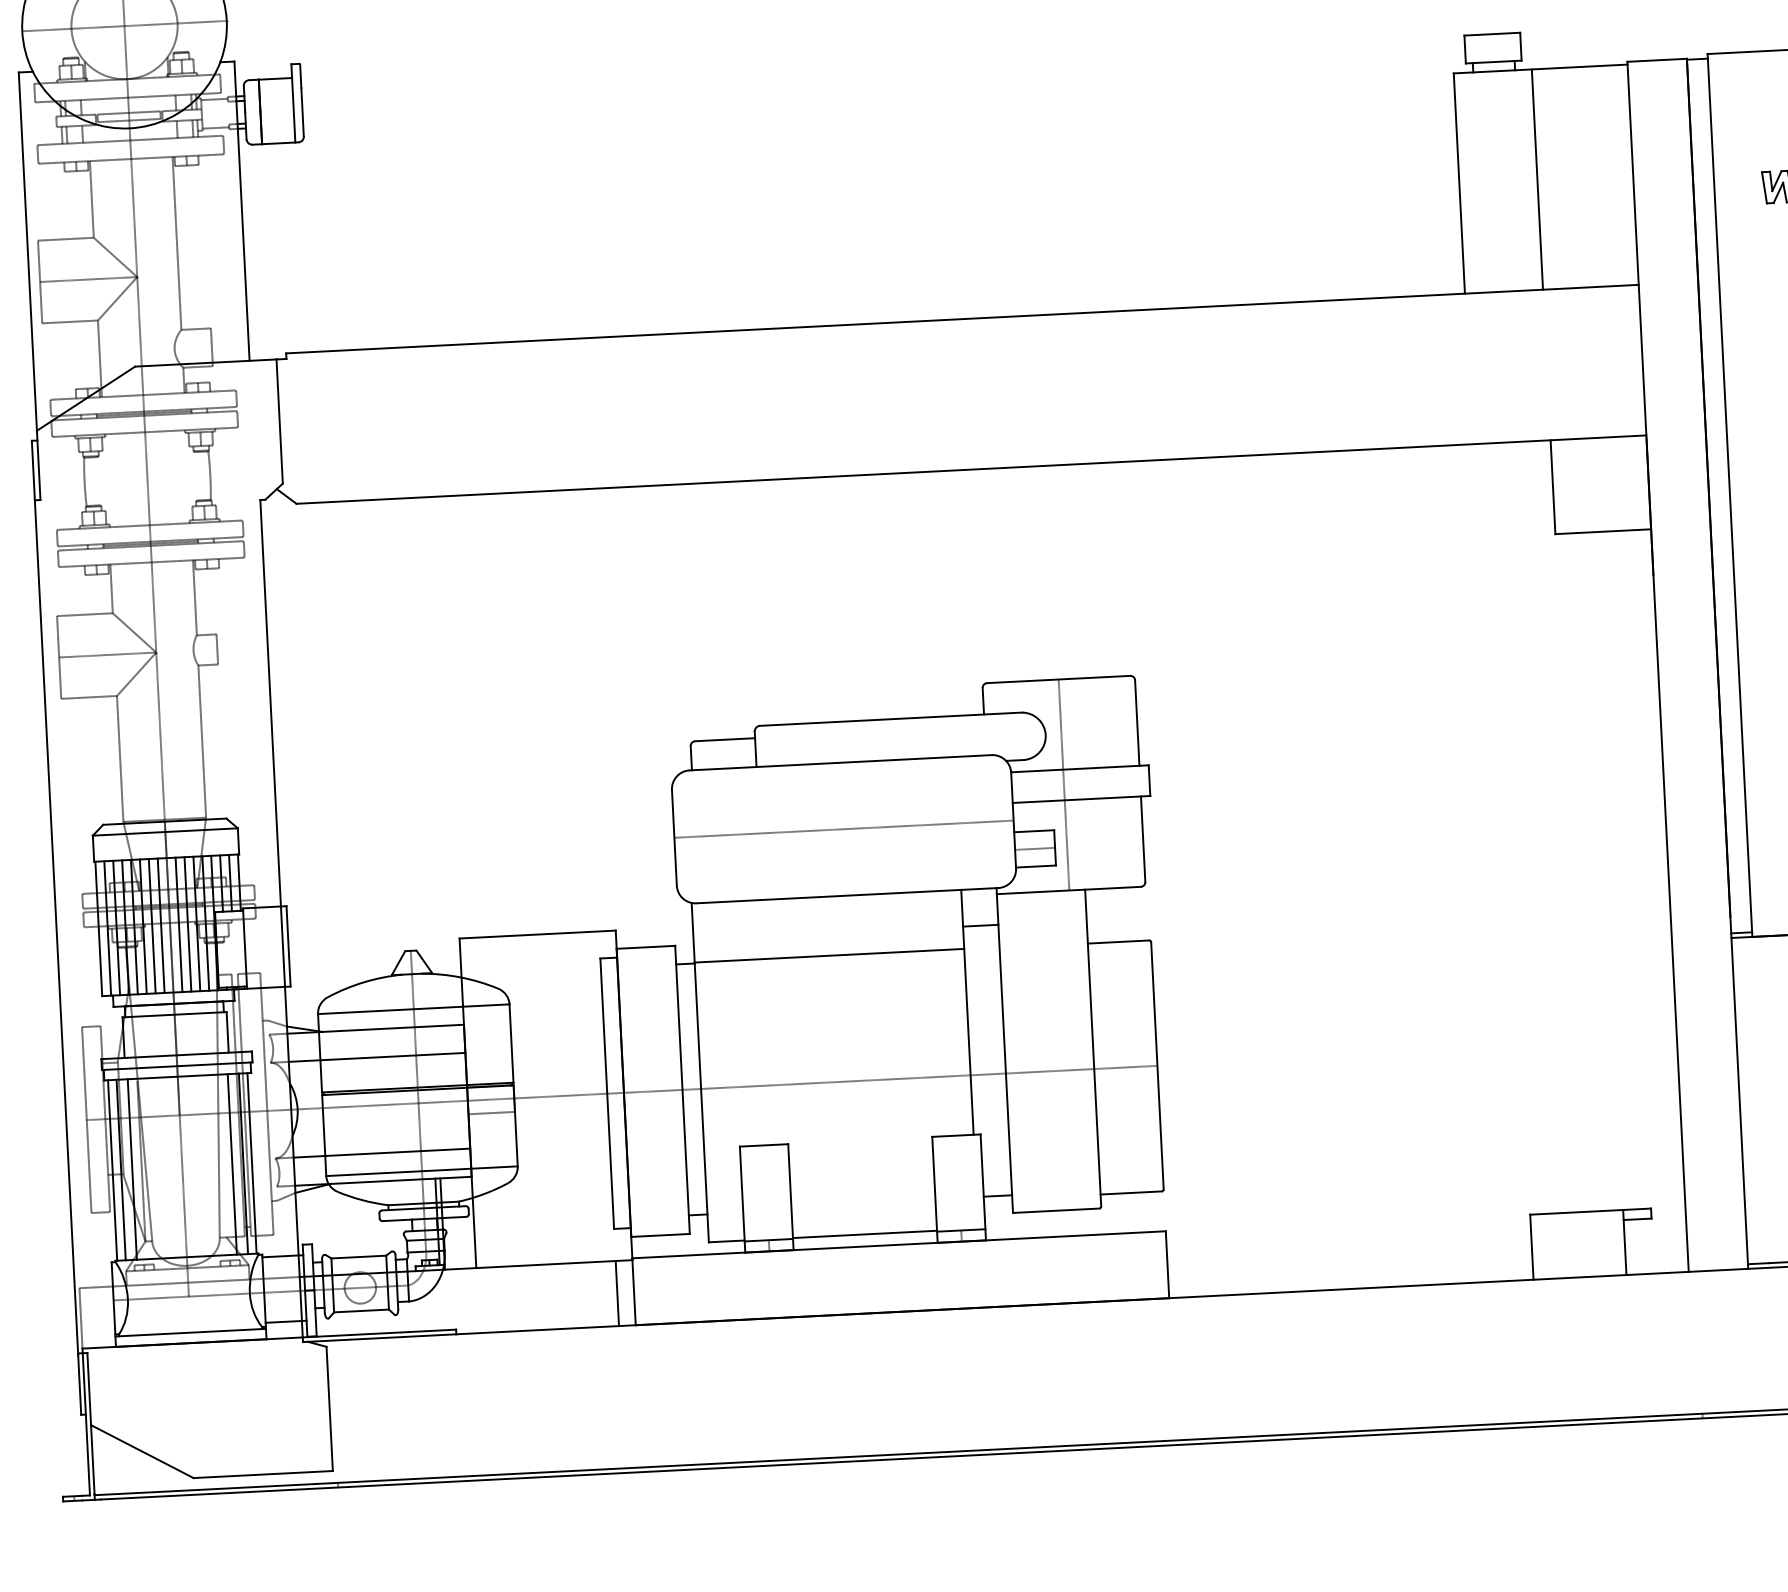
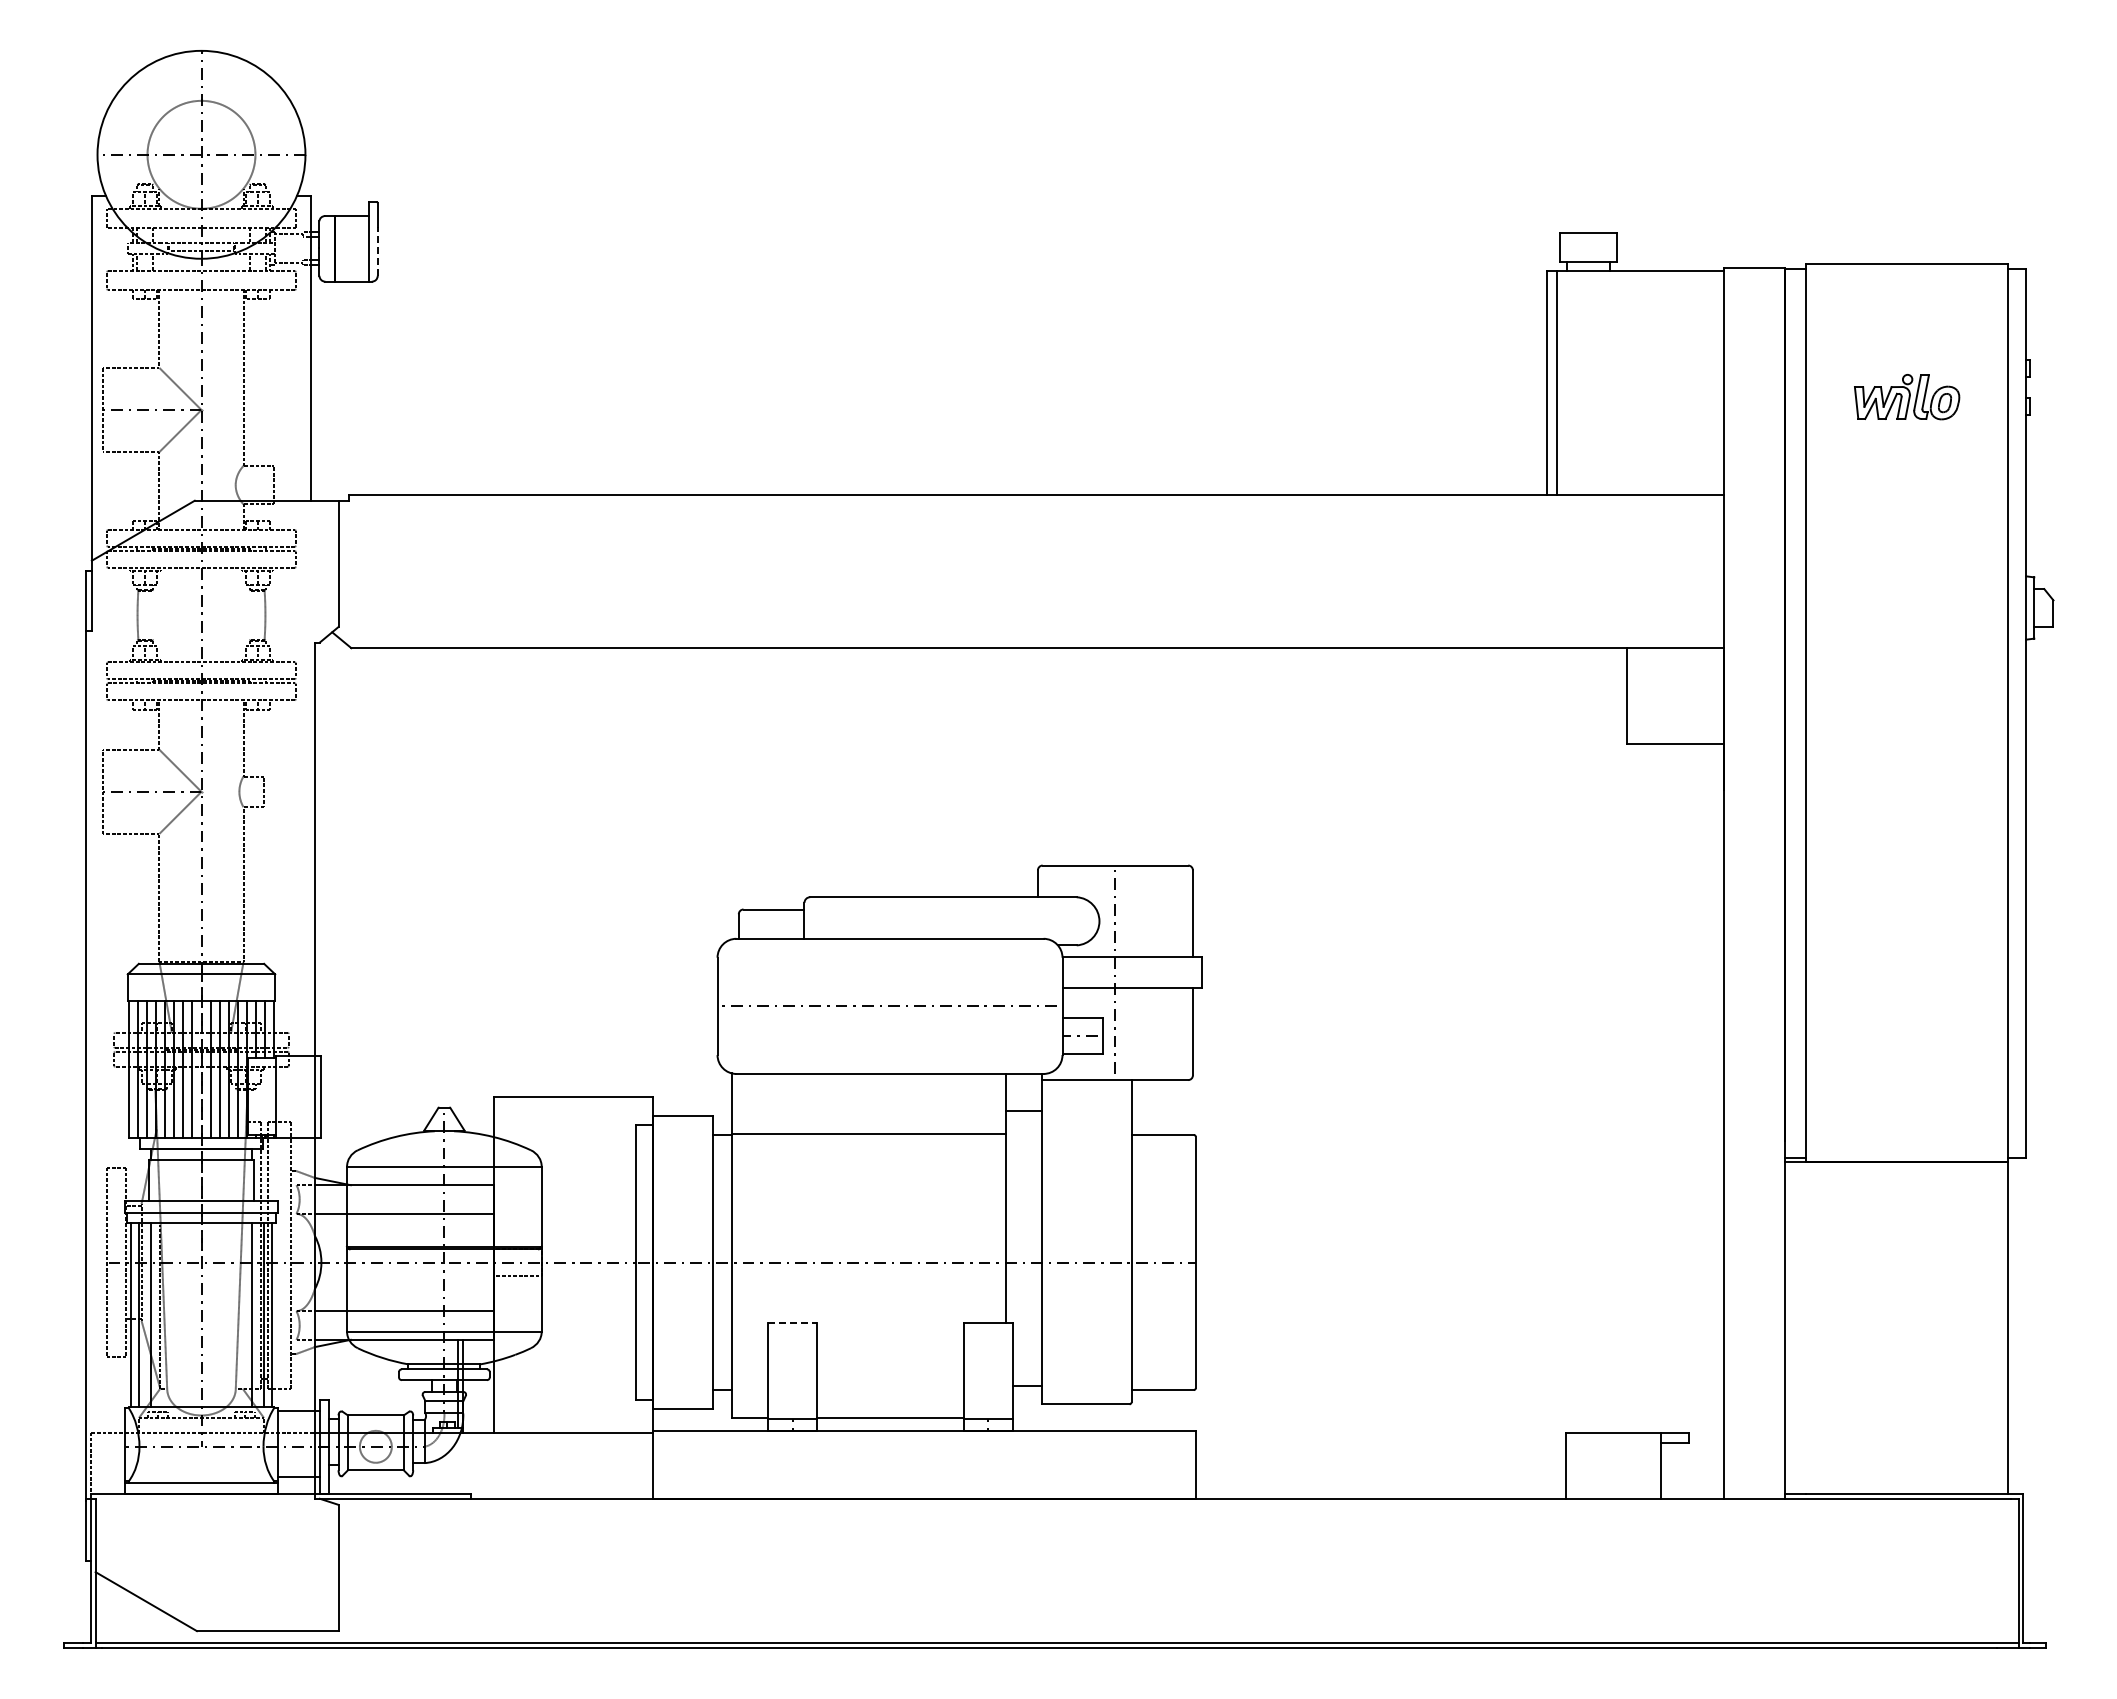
line: (302, 112) -> (377, 251), solid -> dashed
line: (1537, 180) -> (1556, 383), moved
line: (763, 1145) -> (792, 1323), solid -> dashed
line: (617, 1293) -> (636, 1465), removed

